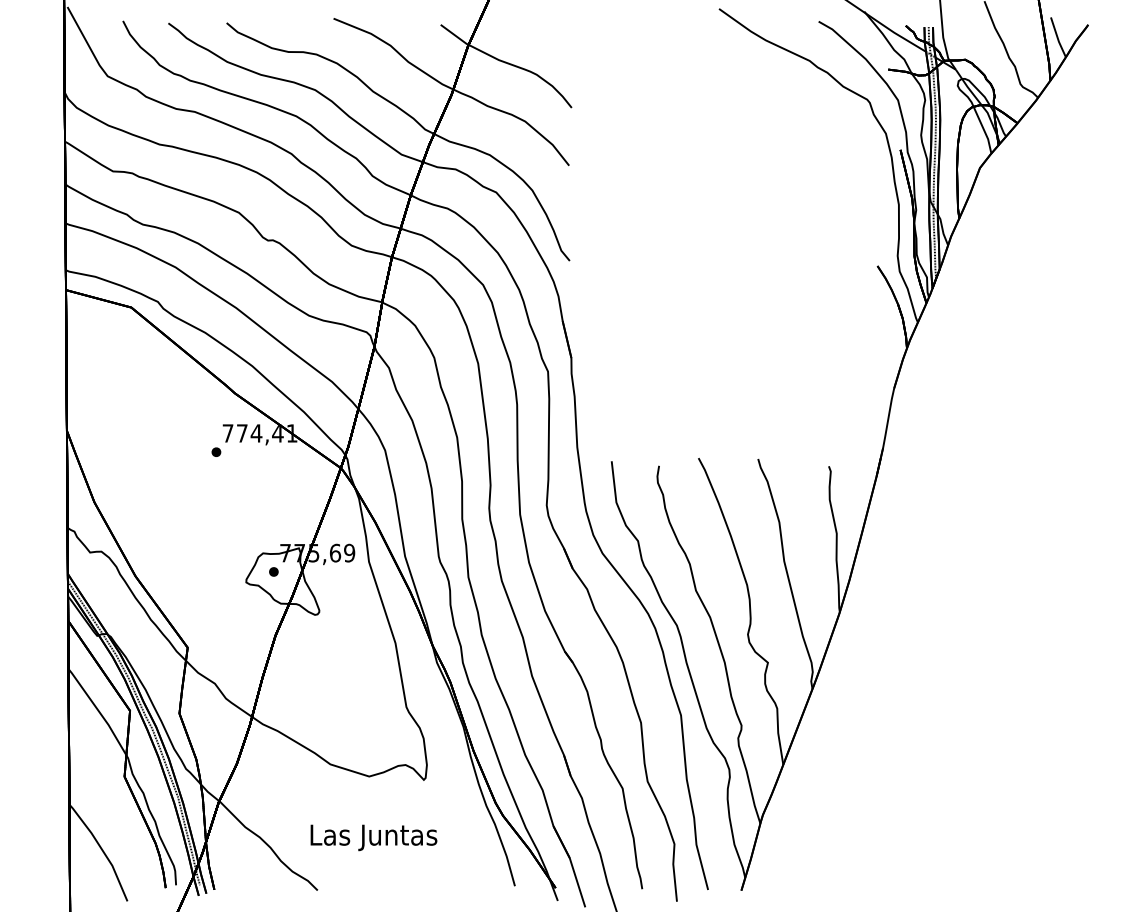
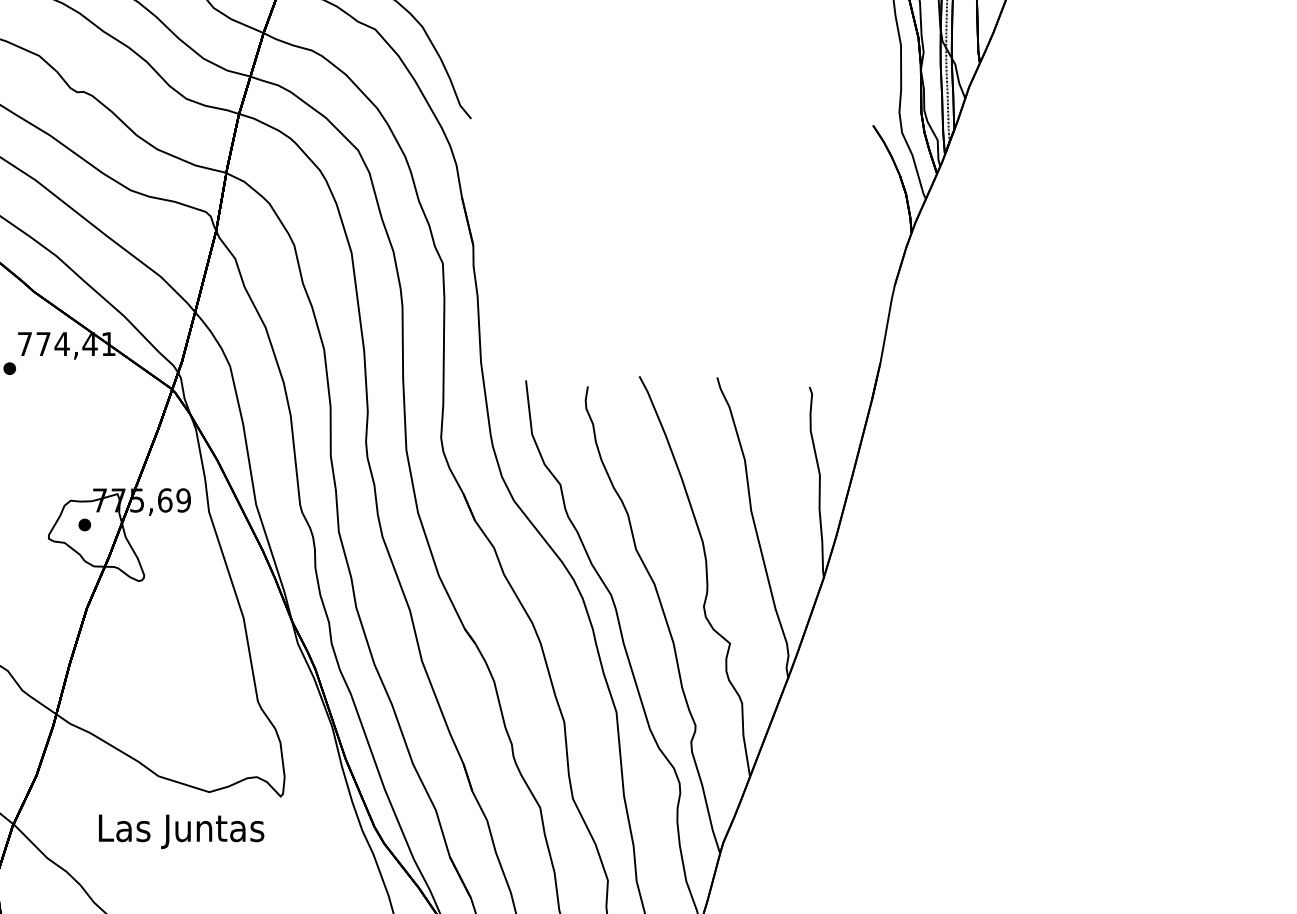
text: (373, 837) -> (180, 831), moved

